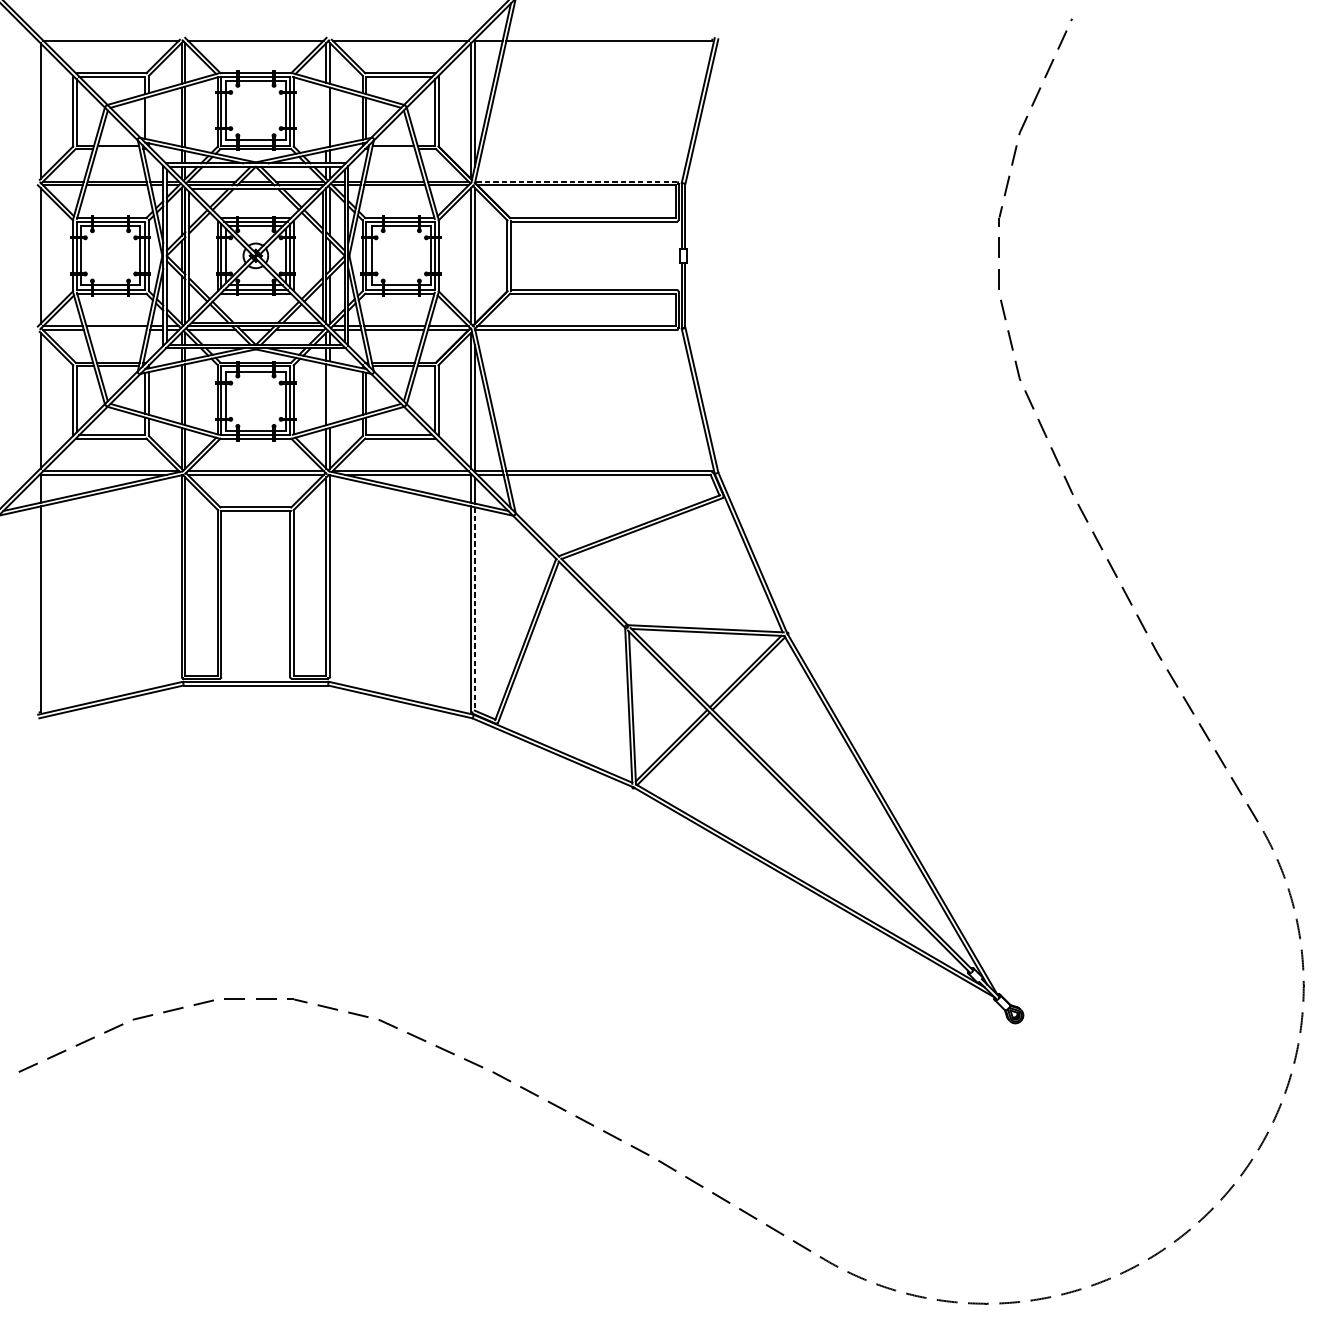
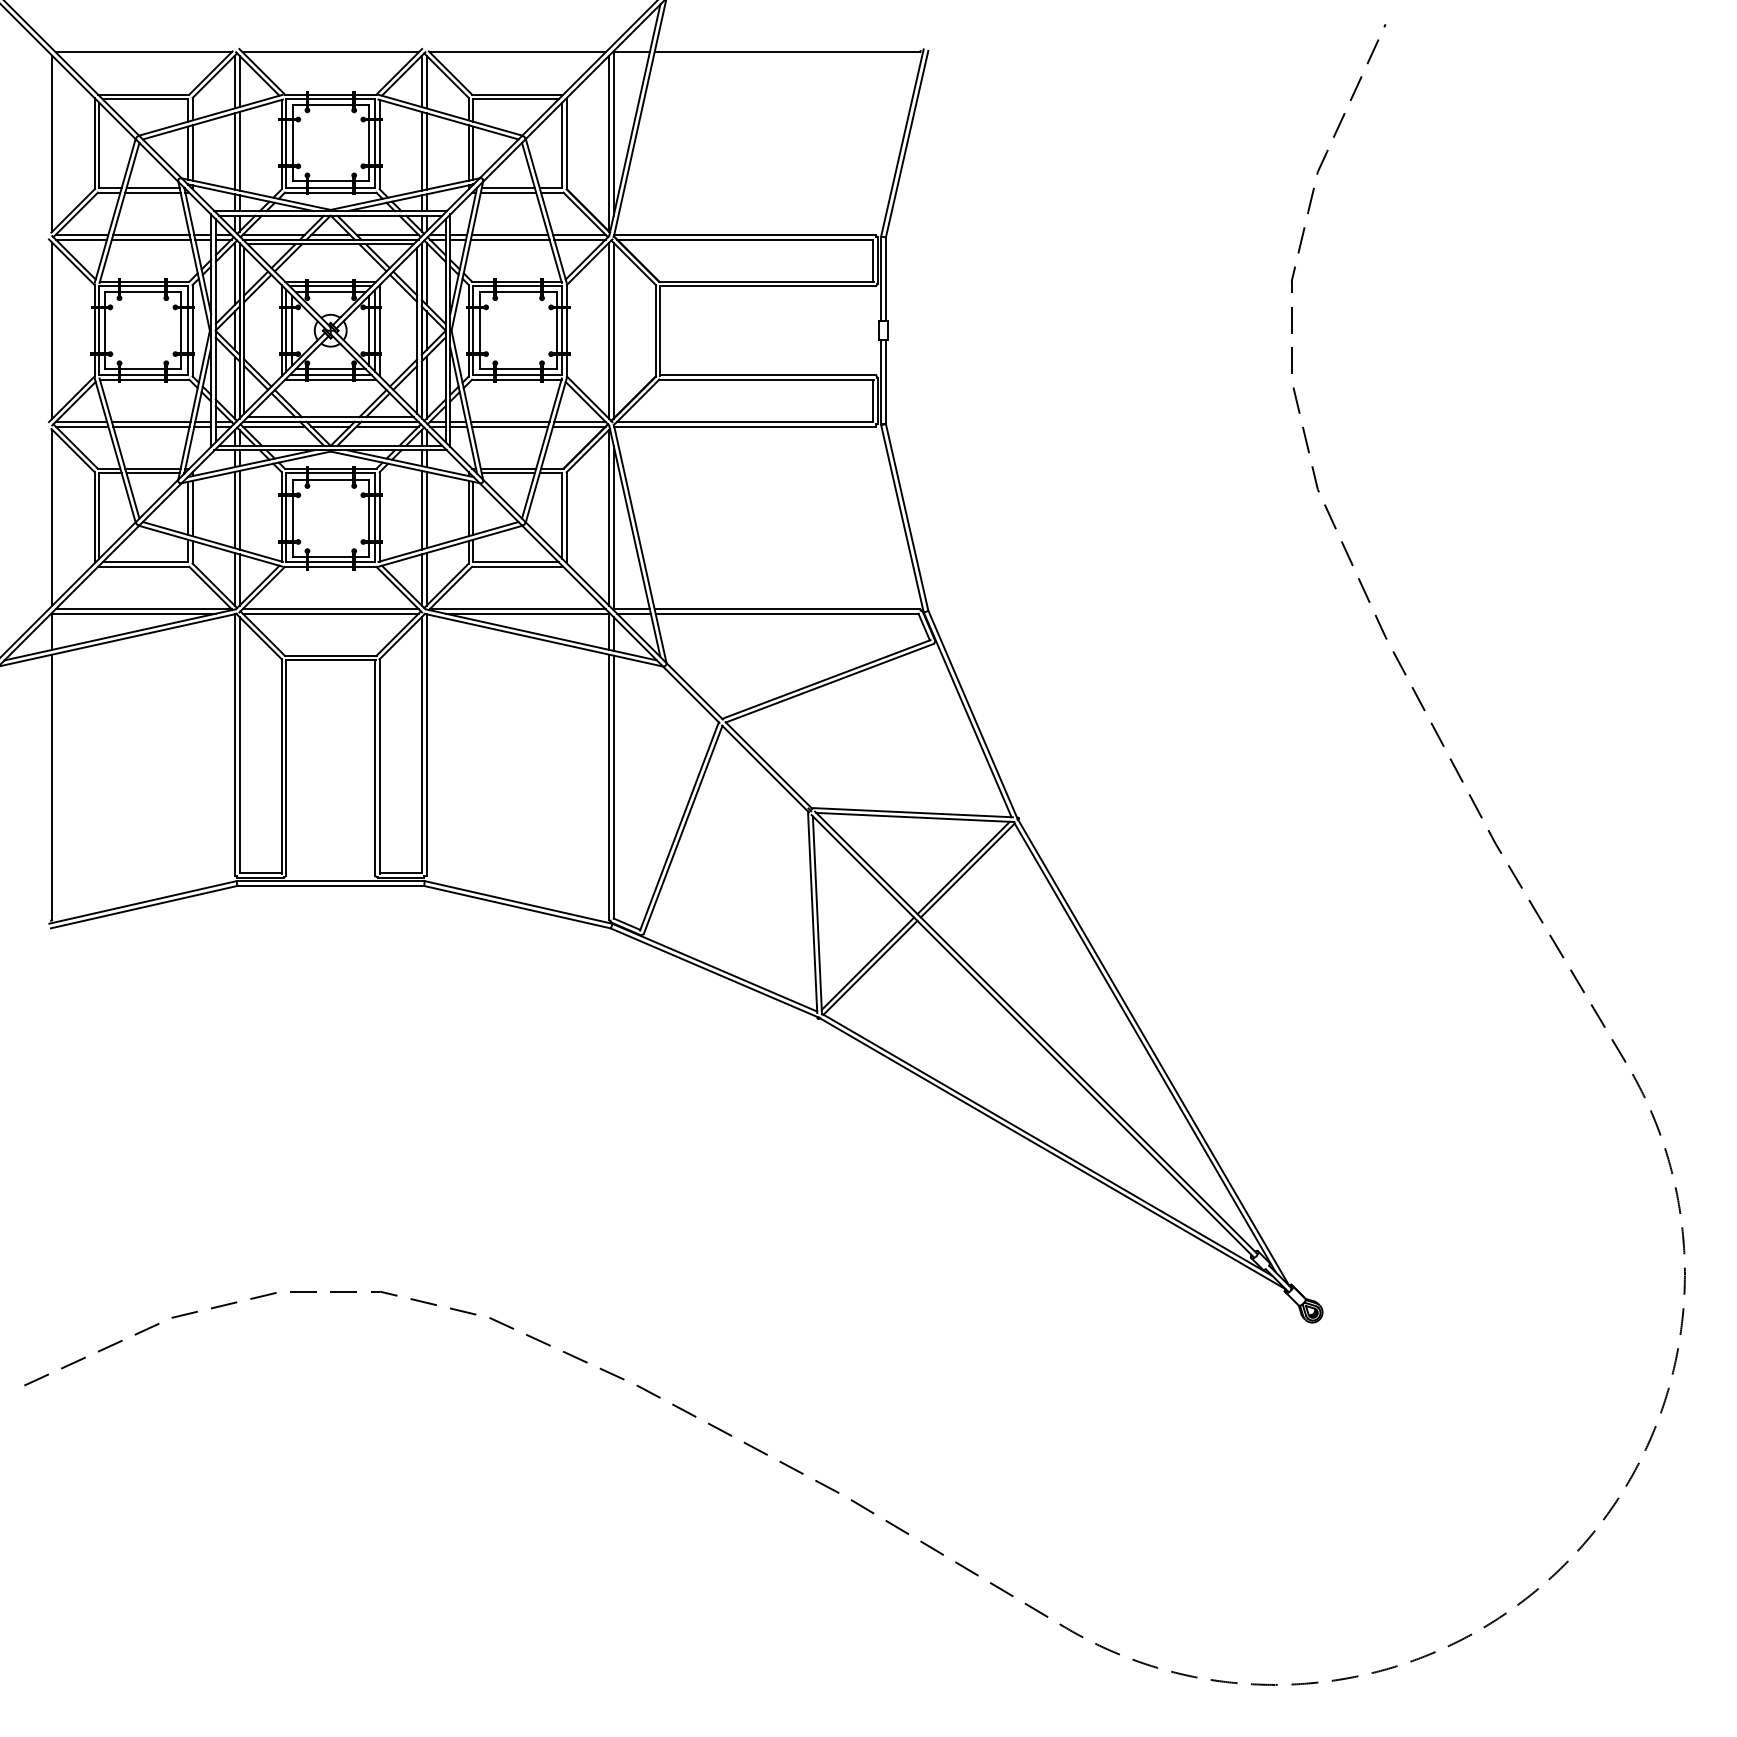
line: (326, 116) -> (421, 150), added
line: (148, 117) -> (192, 152), added
line: (117, 148) -> (152, 192), added
line: (393, 148) -> (508, 192), added
line: (576, 181) -> (744, 234), dashed -> solid
line: (117, 329) -> (151, 426), added
line: (329, 394) -> (426, 509), added
line: (474, 609) -> (613, 787), dashed -> solid

